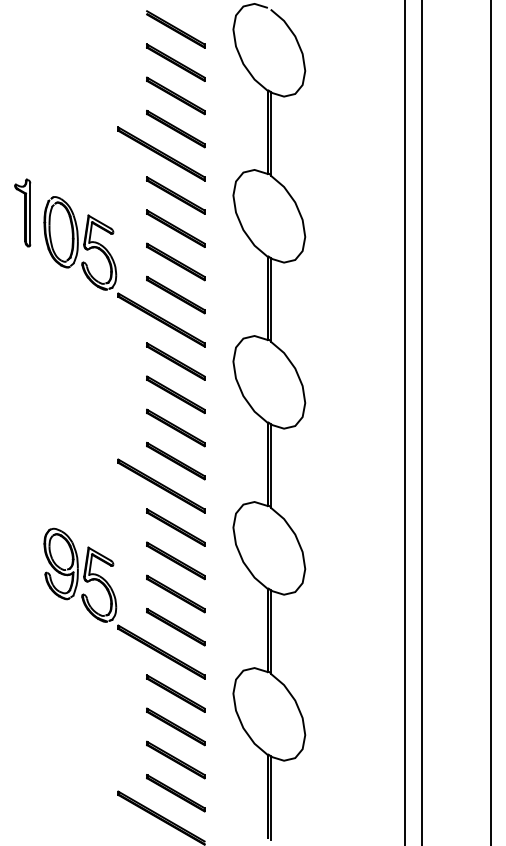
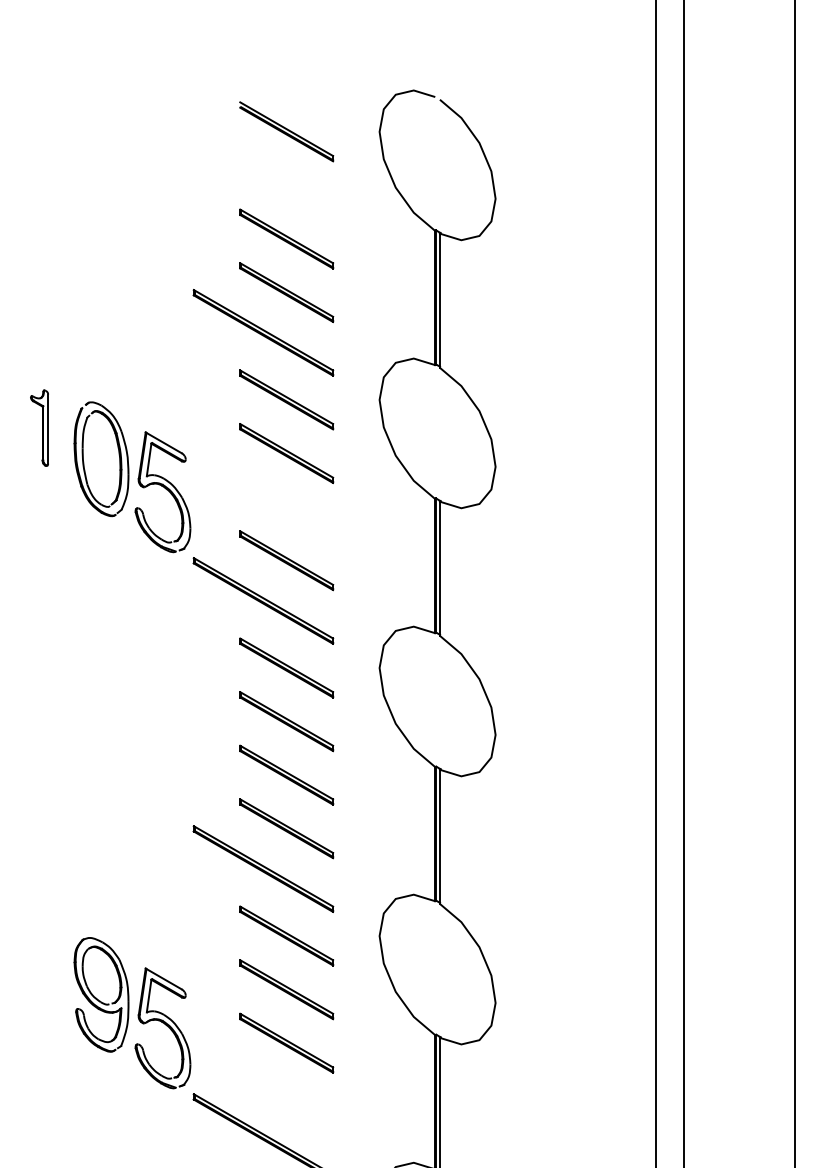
part: (175, 62) -> (286, 185), removed
part: (22, 212) -> (39, 427), size x0.7
part: (175, 261) -> (286, 506), removed
part: (175, 627) -> (286, 1097), removed

